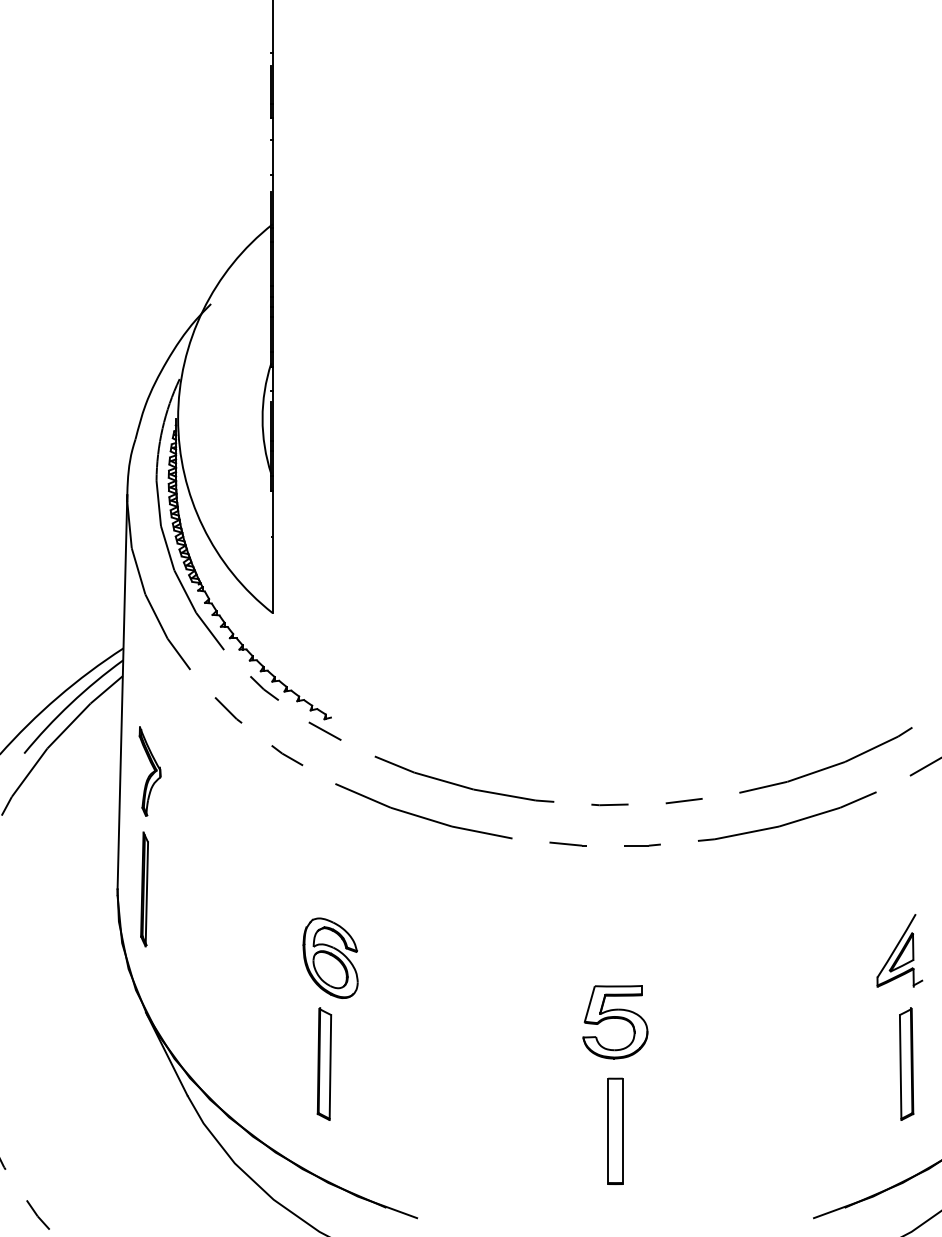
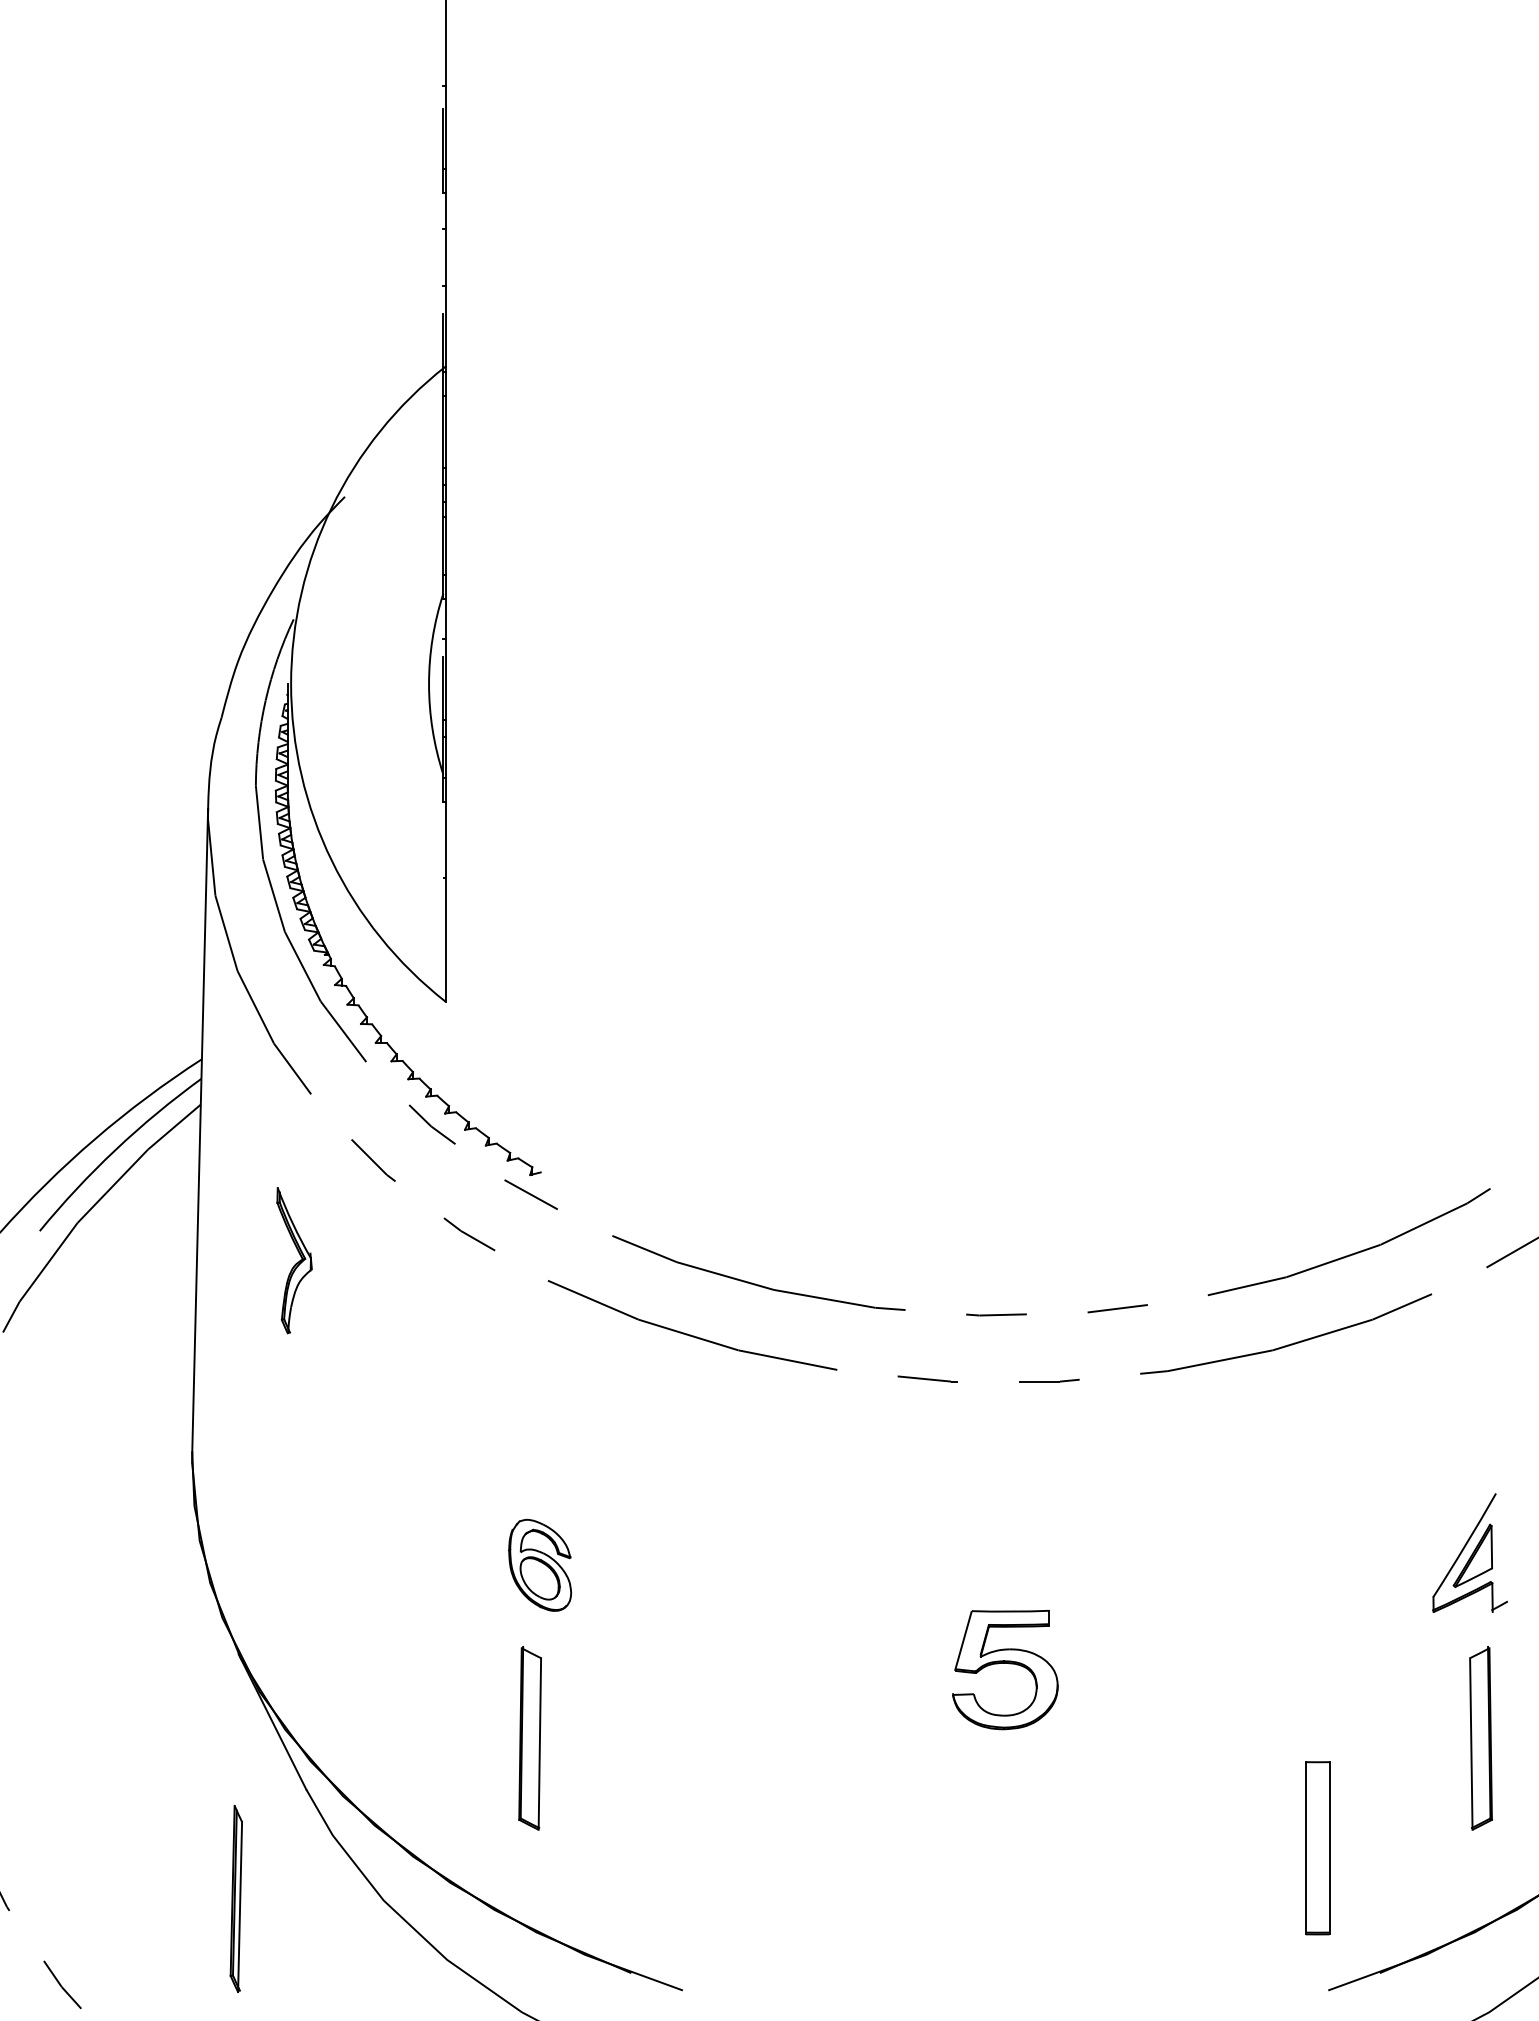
part: (149, 771) -> (293, 1260), moved
part: (144, 889) -> (236, 1899), moved
part: (330, 957) -> (540, 1564), size x0.7
part: (615, 1130) -> (1317, 1846), moved

